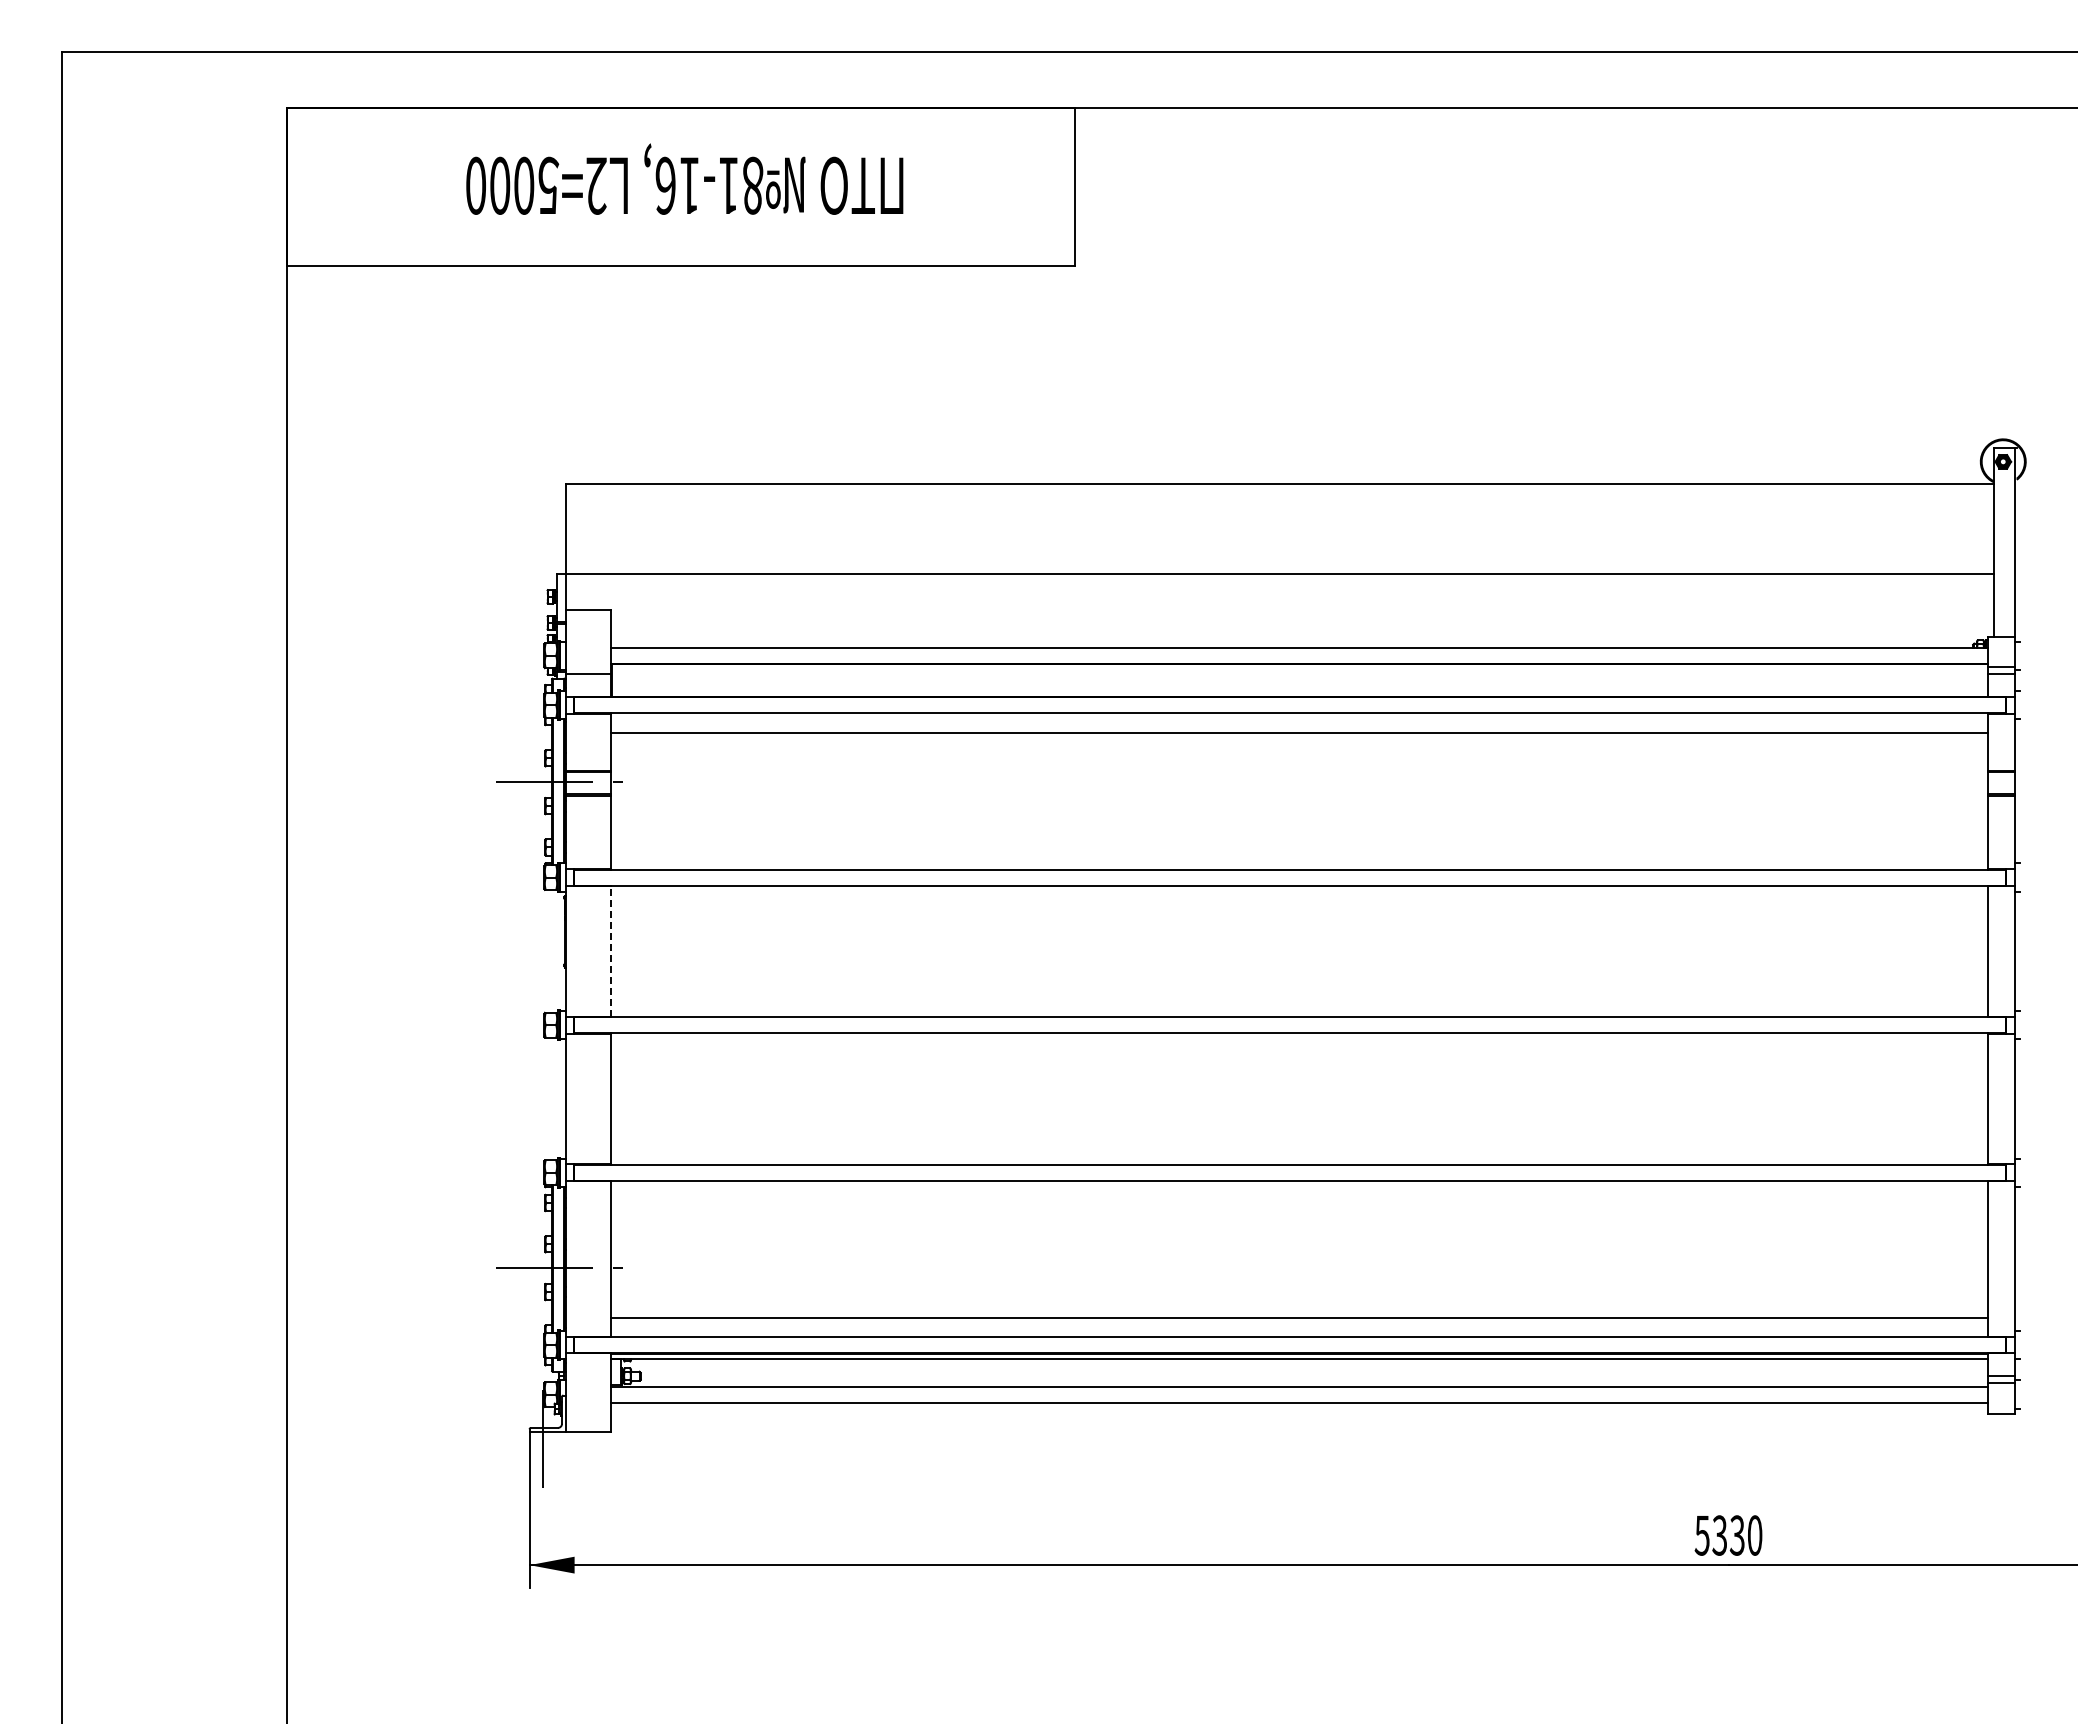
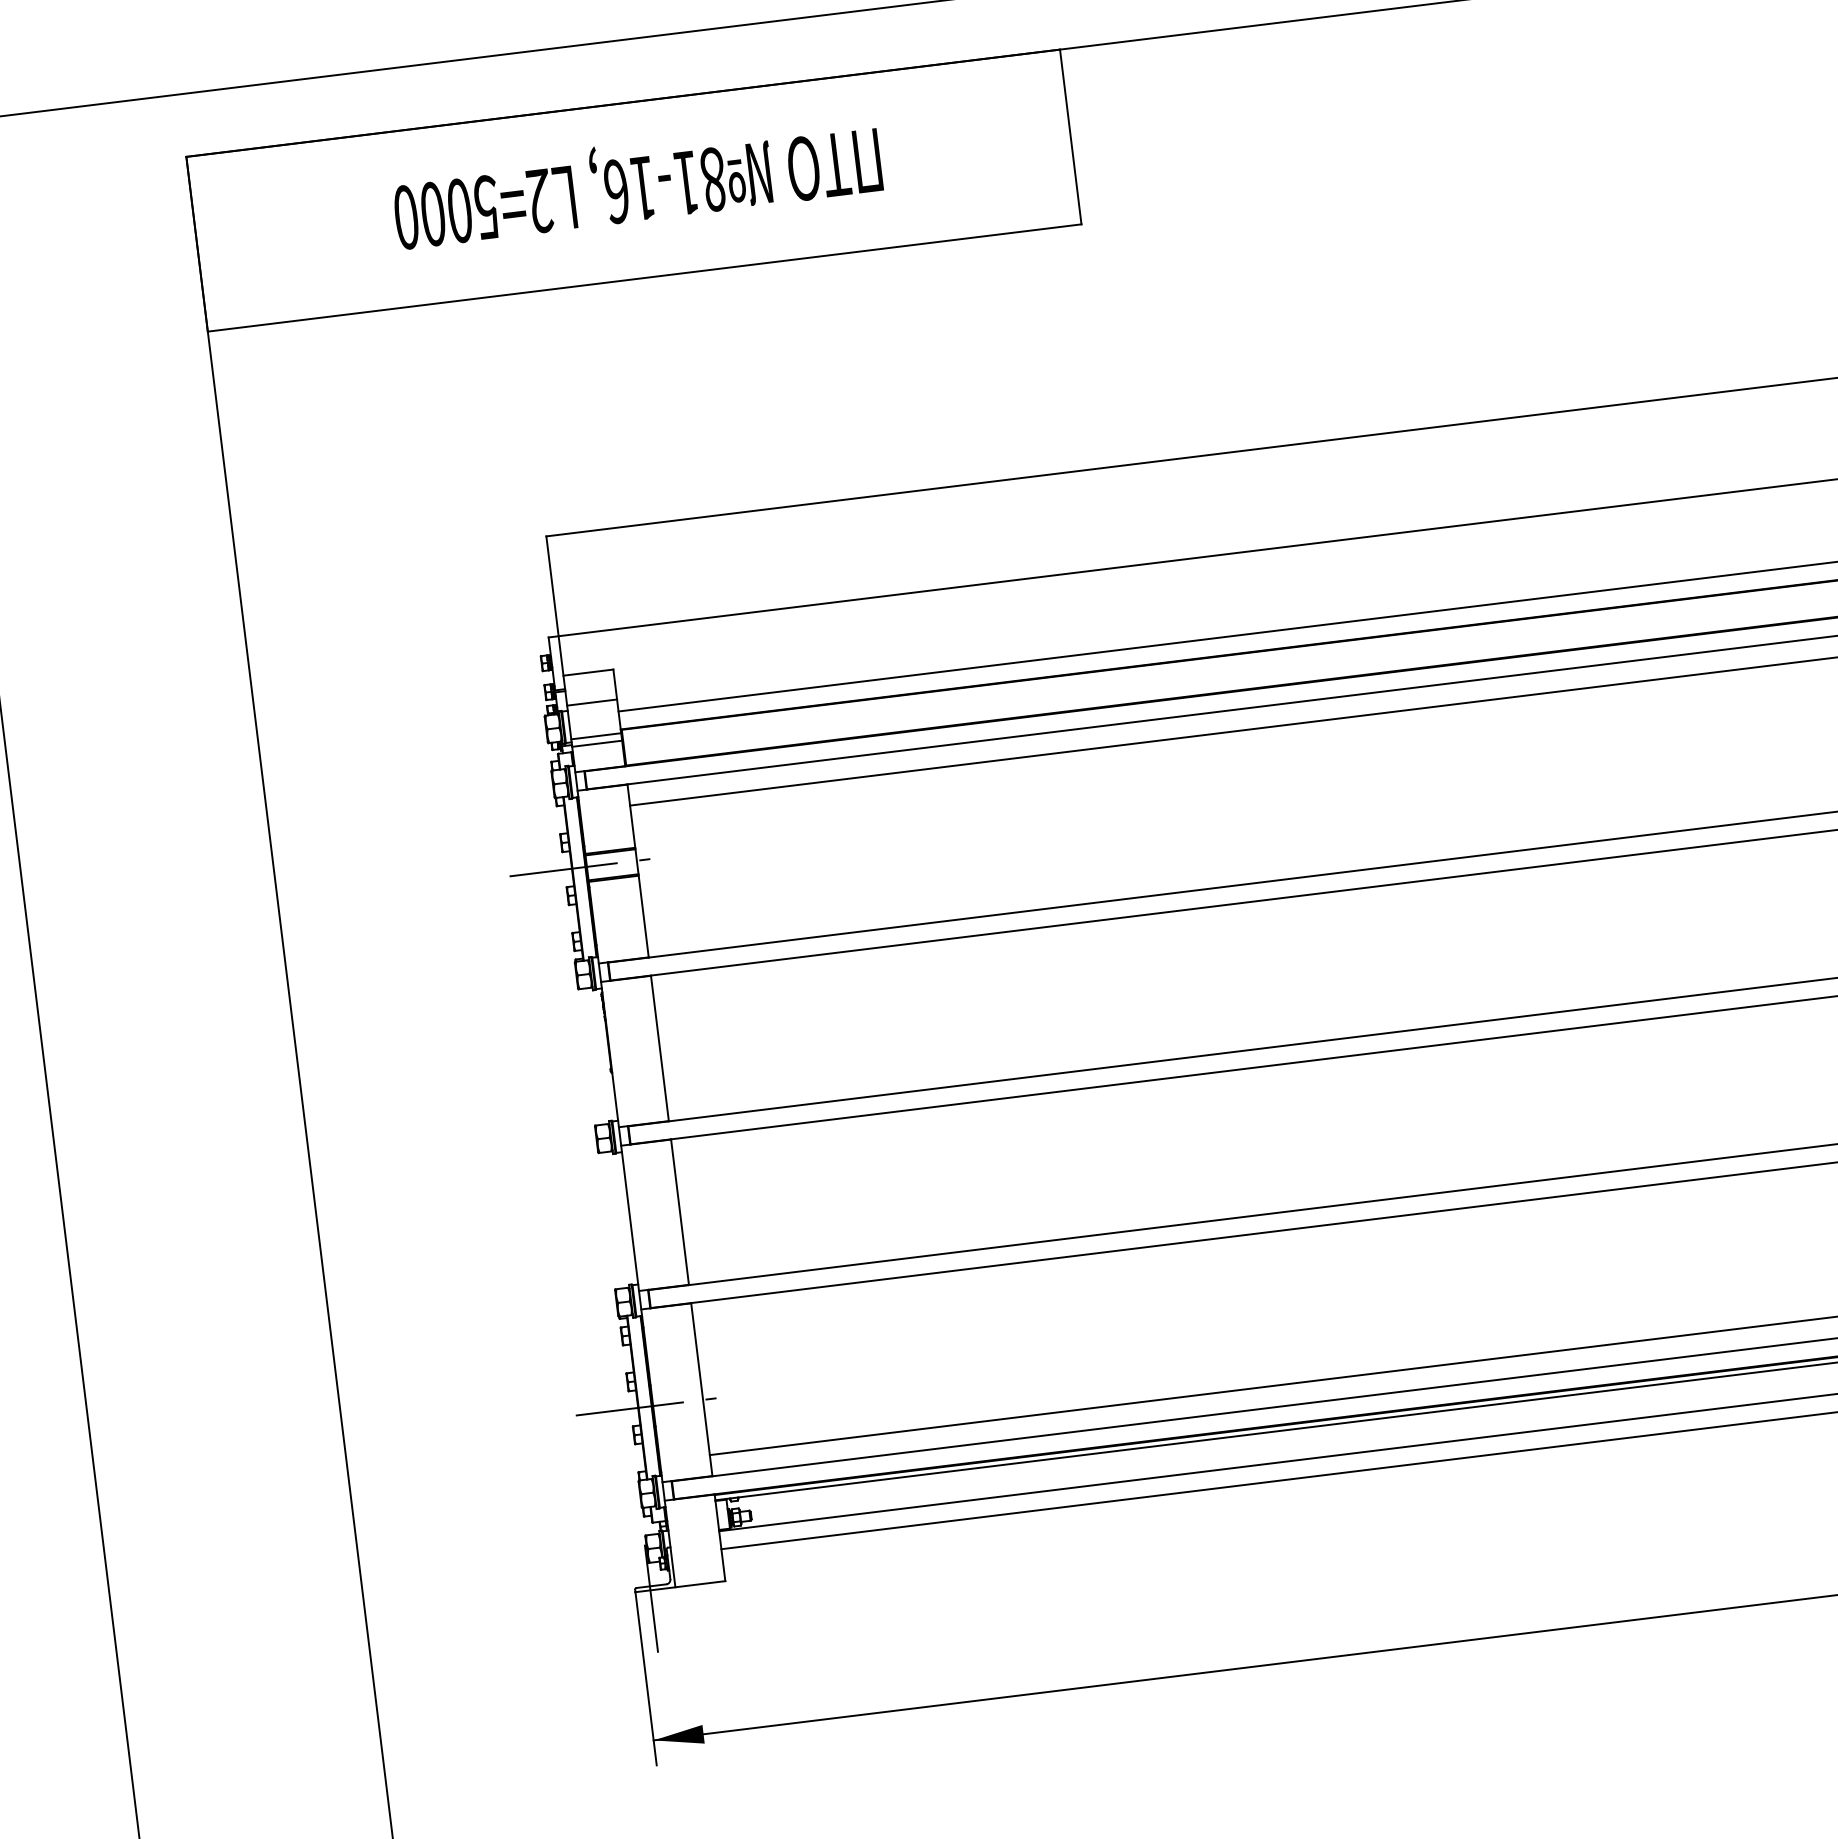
line: (587, 636) -> (591, 702), added
line: (587, 667) -> (595, 736), added
line: (610, 951) -> (659, 1048), dashed -> solid

